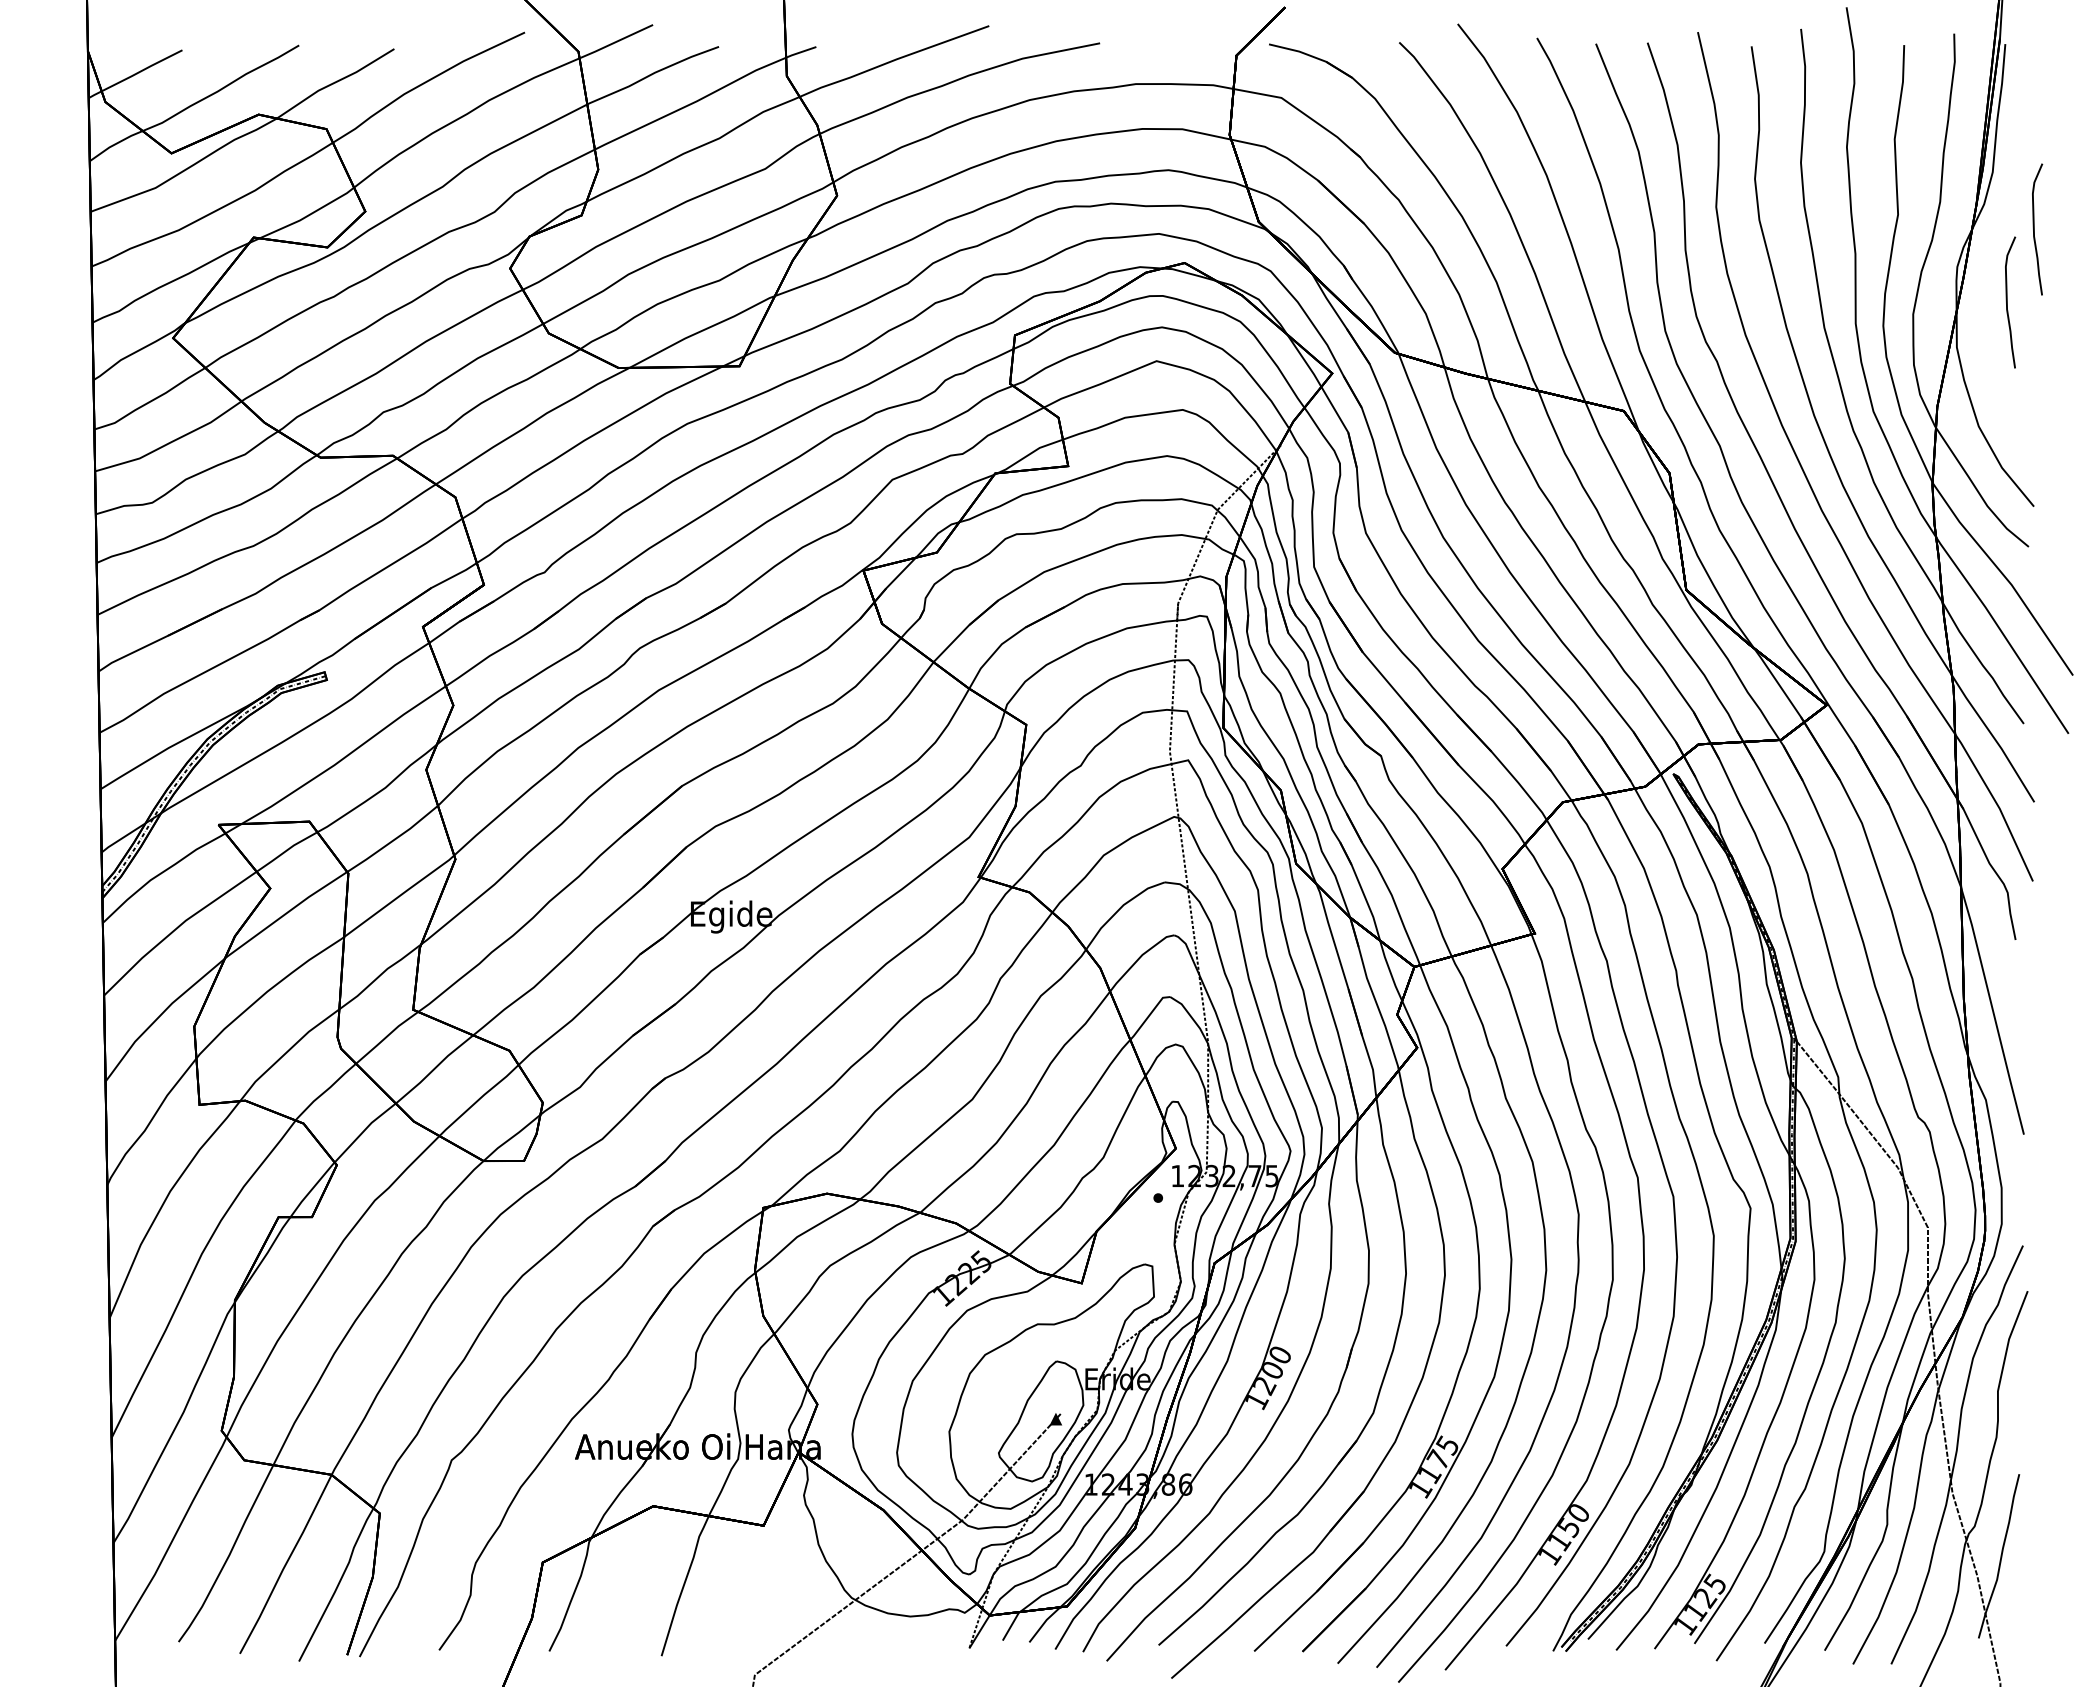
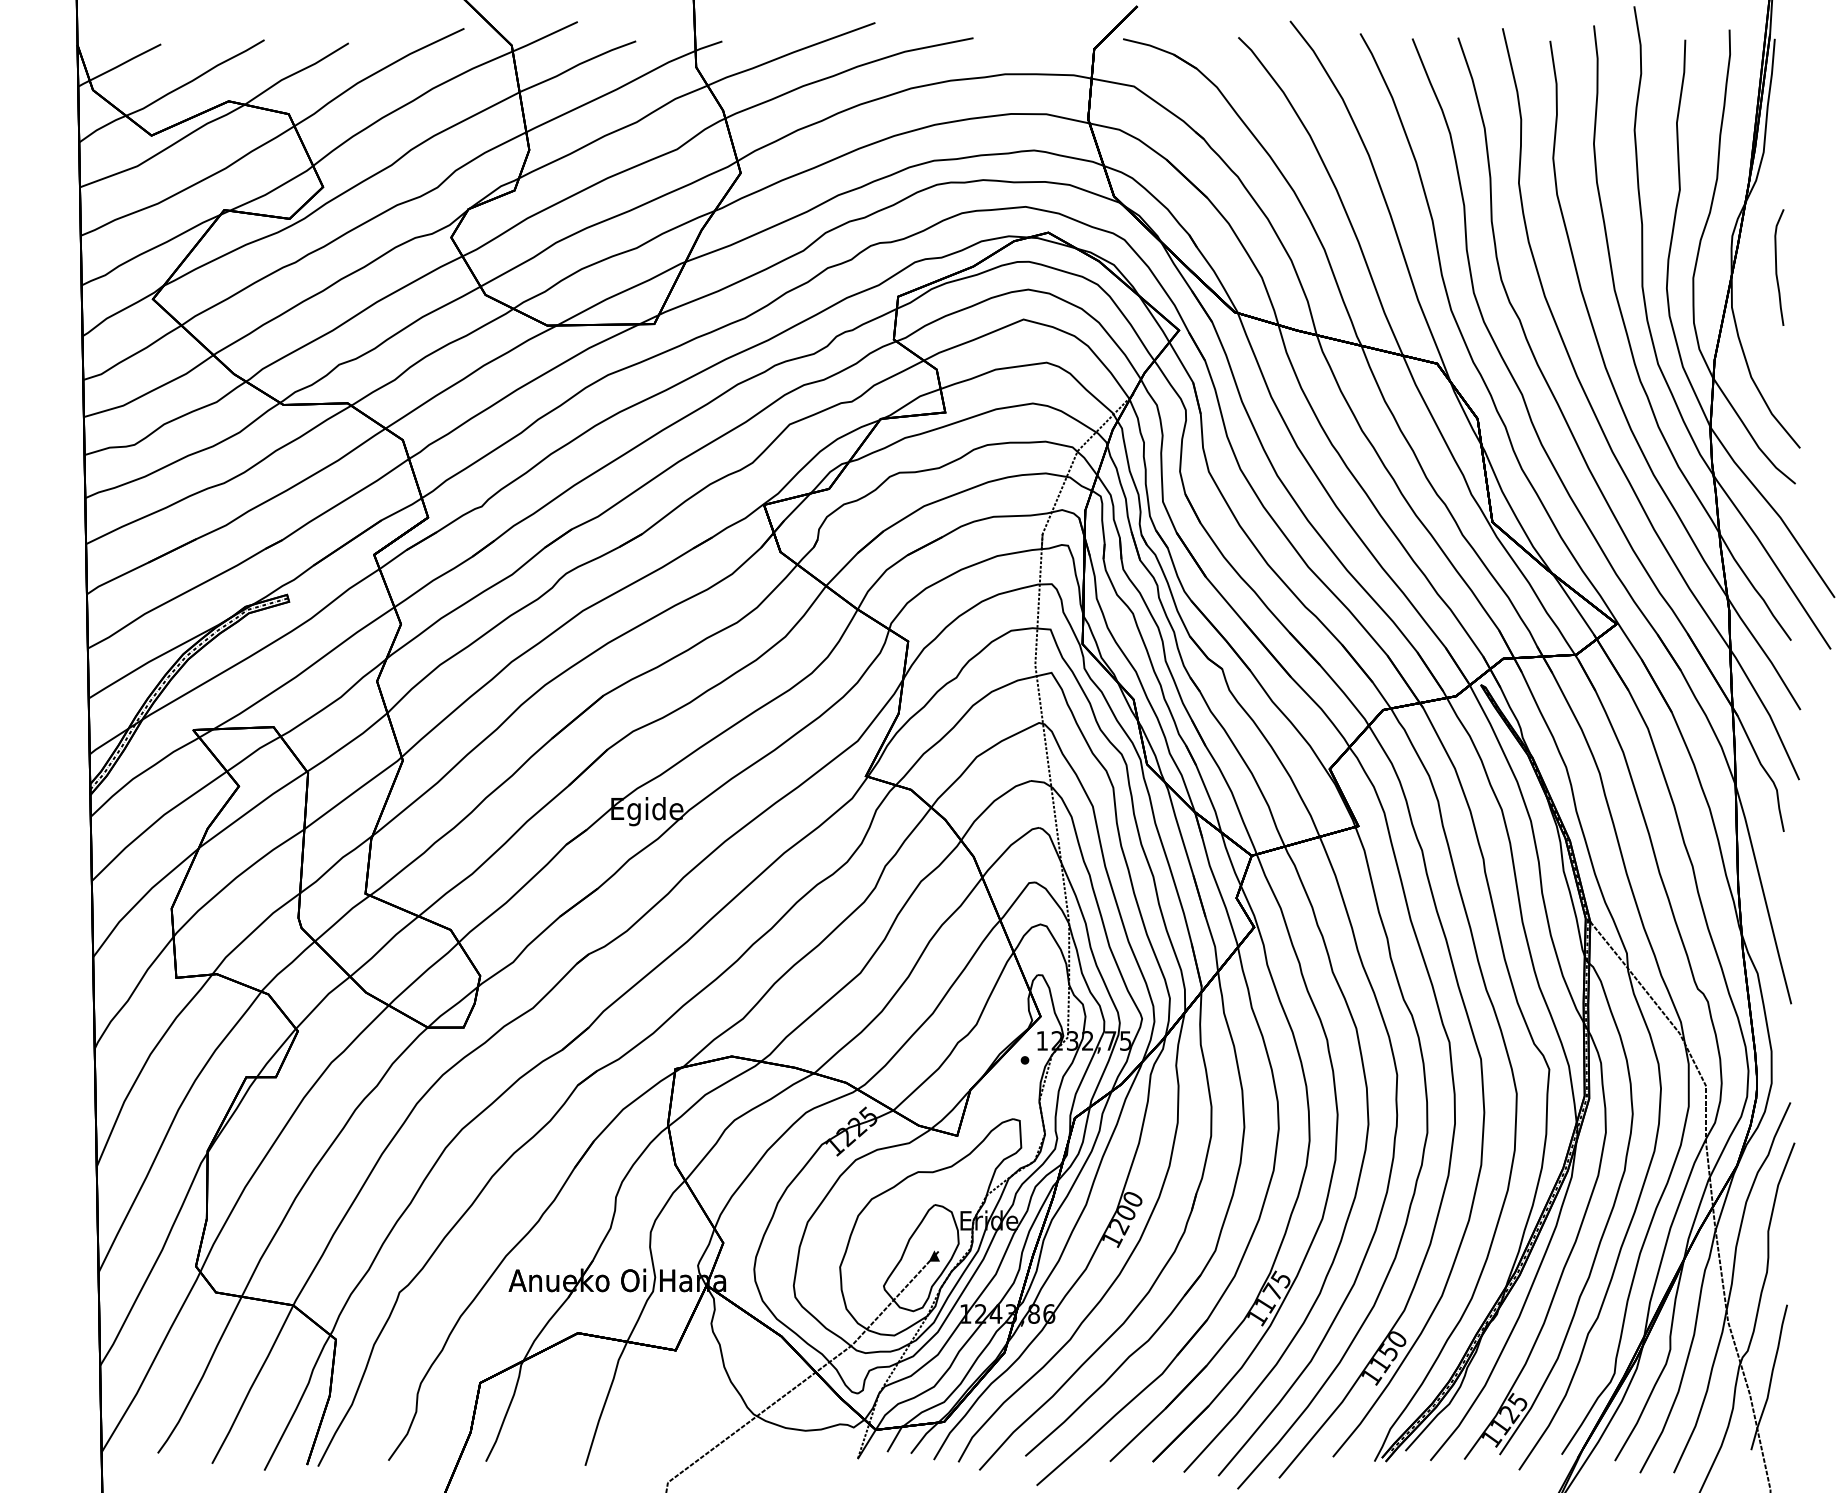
curve: (2034, 229) -> (1800, 202), removed

